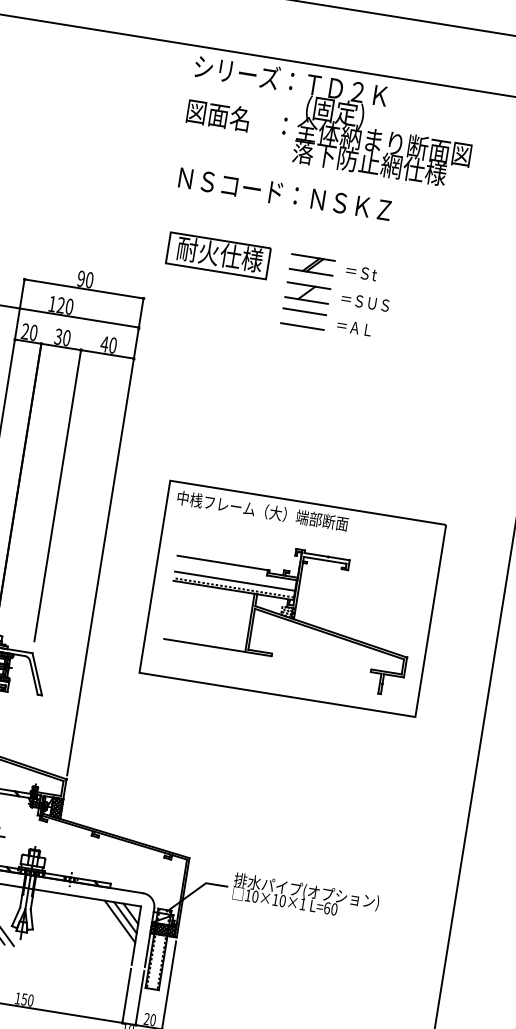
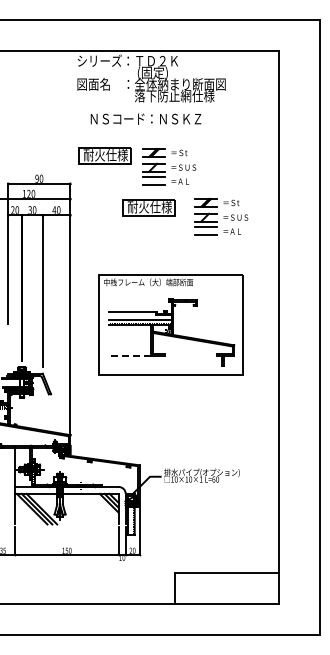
text: (284, 192) -> (145, 118), moved
part: (285, 367) -> (148, 207), added
part: (422, 407) -> (221, 216), added
line: (203, 645) -> (129, 355), solid -> dashed

